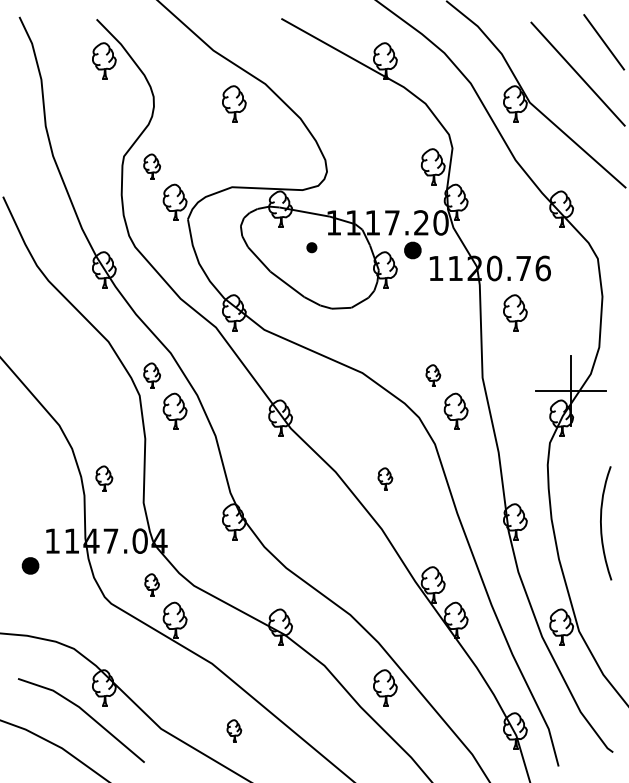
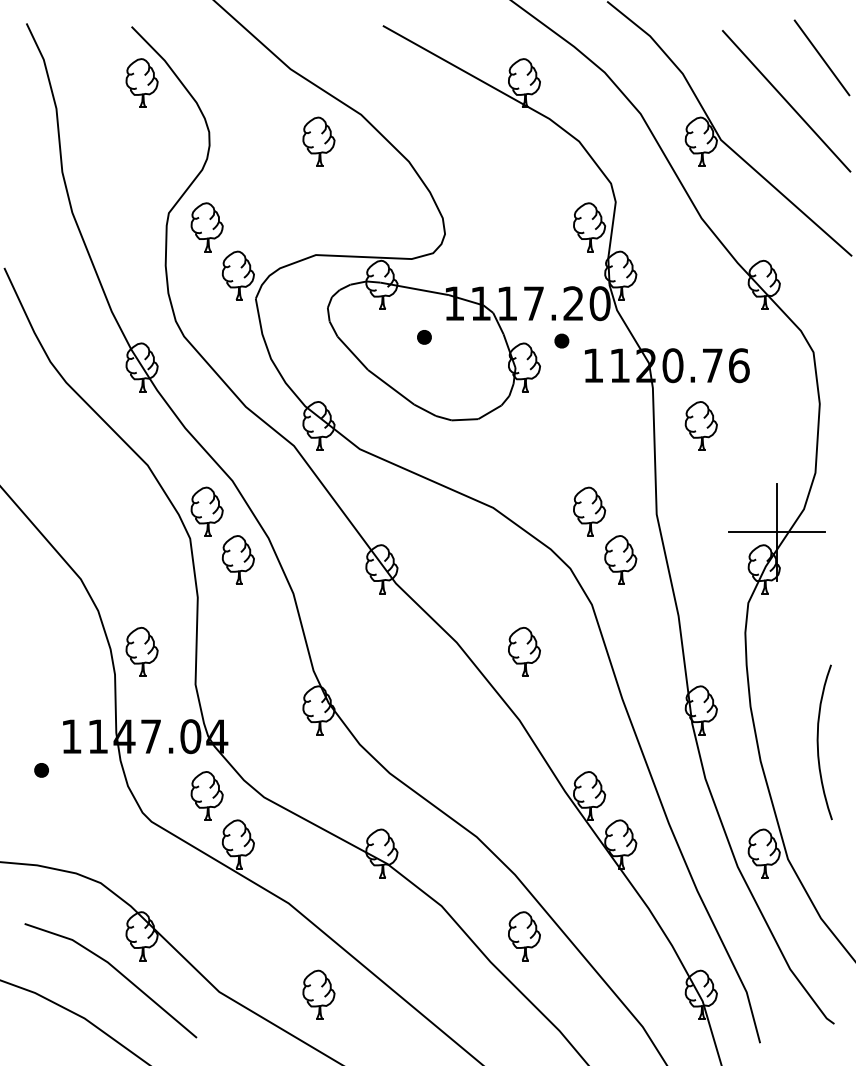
part: (151, 166) -> (206, 227), size x1.43
part: (412, 250) -> (561, 340), size x0.62
part: (151, 375) -> (206, 511), size x1.43
part: (433, 375) -> (589, 511), size x1.67
part: (103, 478) -> (141, 651), size x1.43
part: (385, 478) -> (524, 651), size x1.67
curve: (601, 523) -> (818, 742), moved
part: (30, 566) -> (41, 770), size x0.62
part: (151, 584) -> (206, 795), size x1.67
part: (234, 730) -> (318, 994), size x1.67

